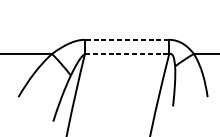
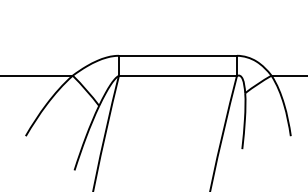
line: (126, 39) -> (177, 55), dashed -> solid
line: (127, 53) -> (178, 75), dashed -> solid

